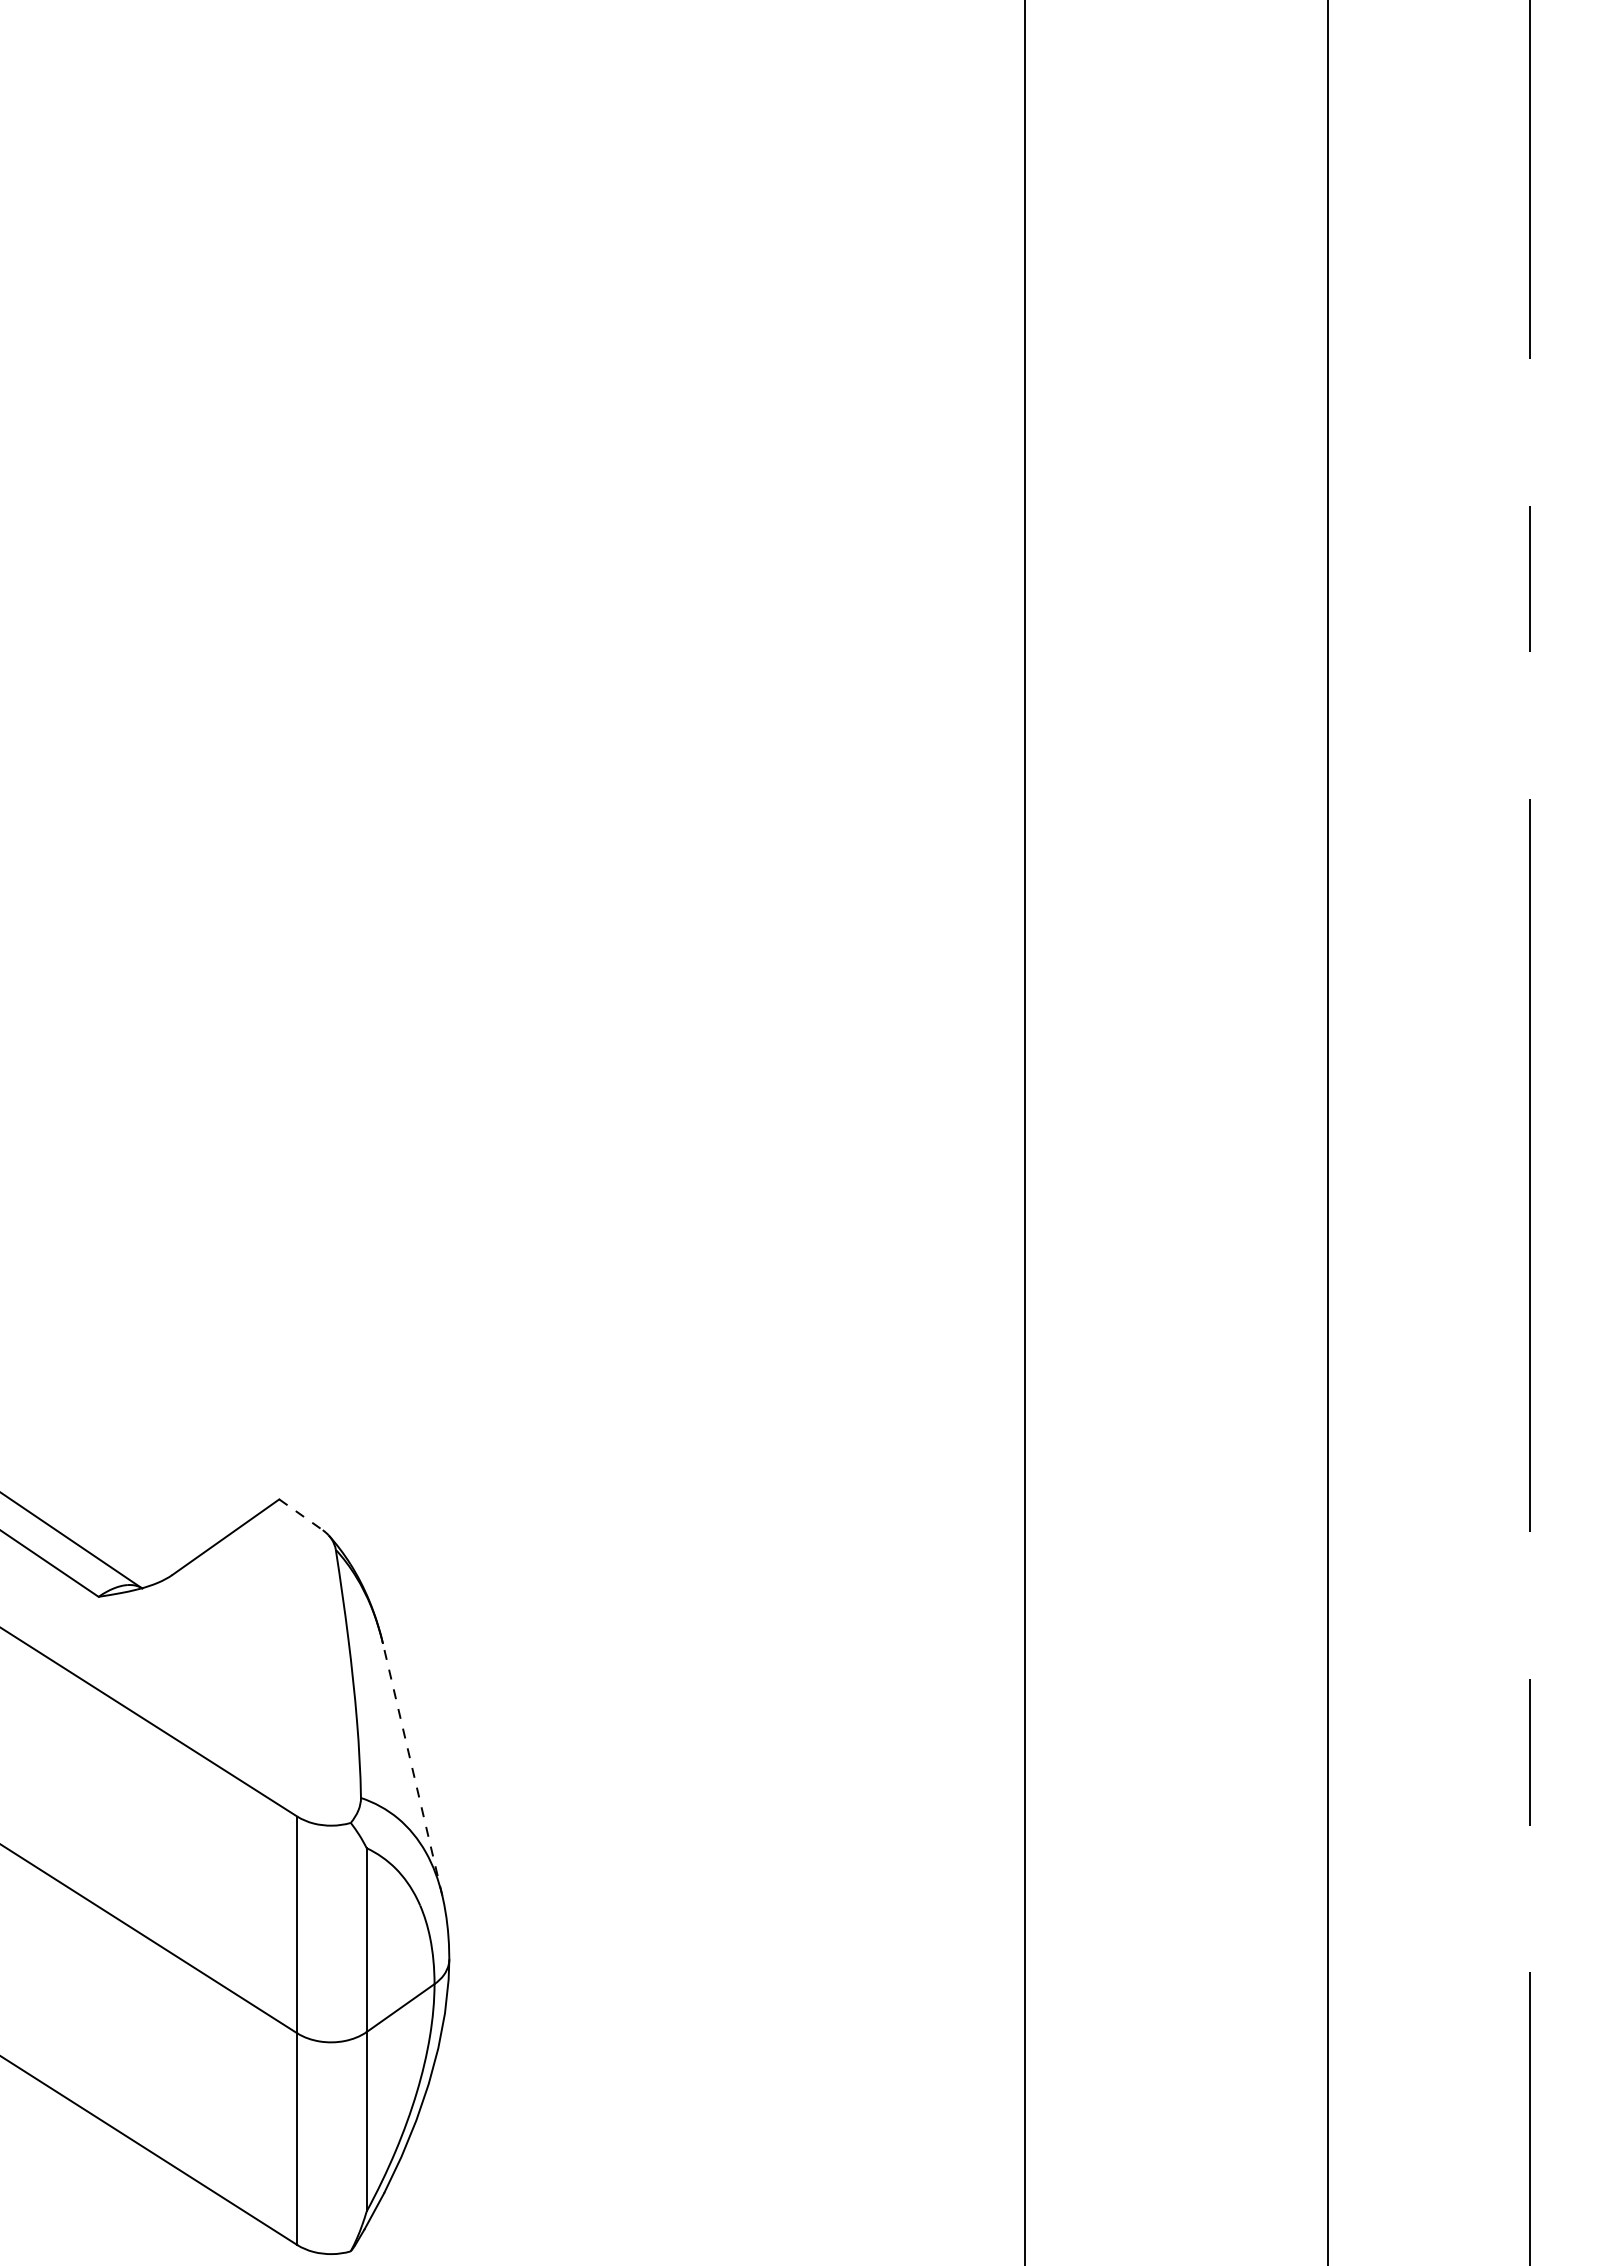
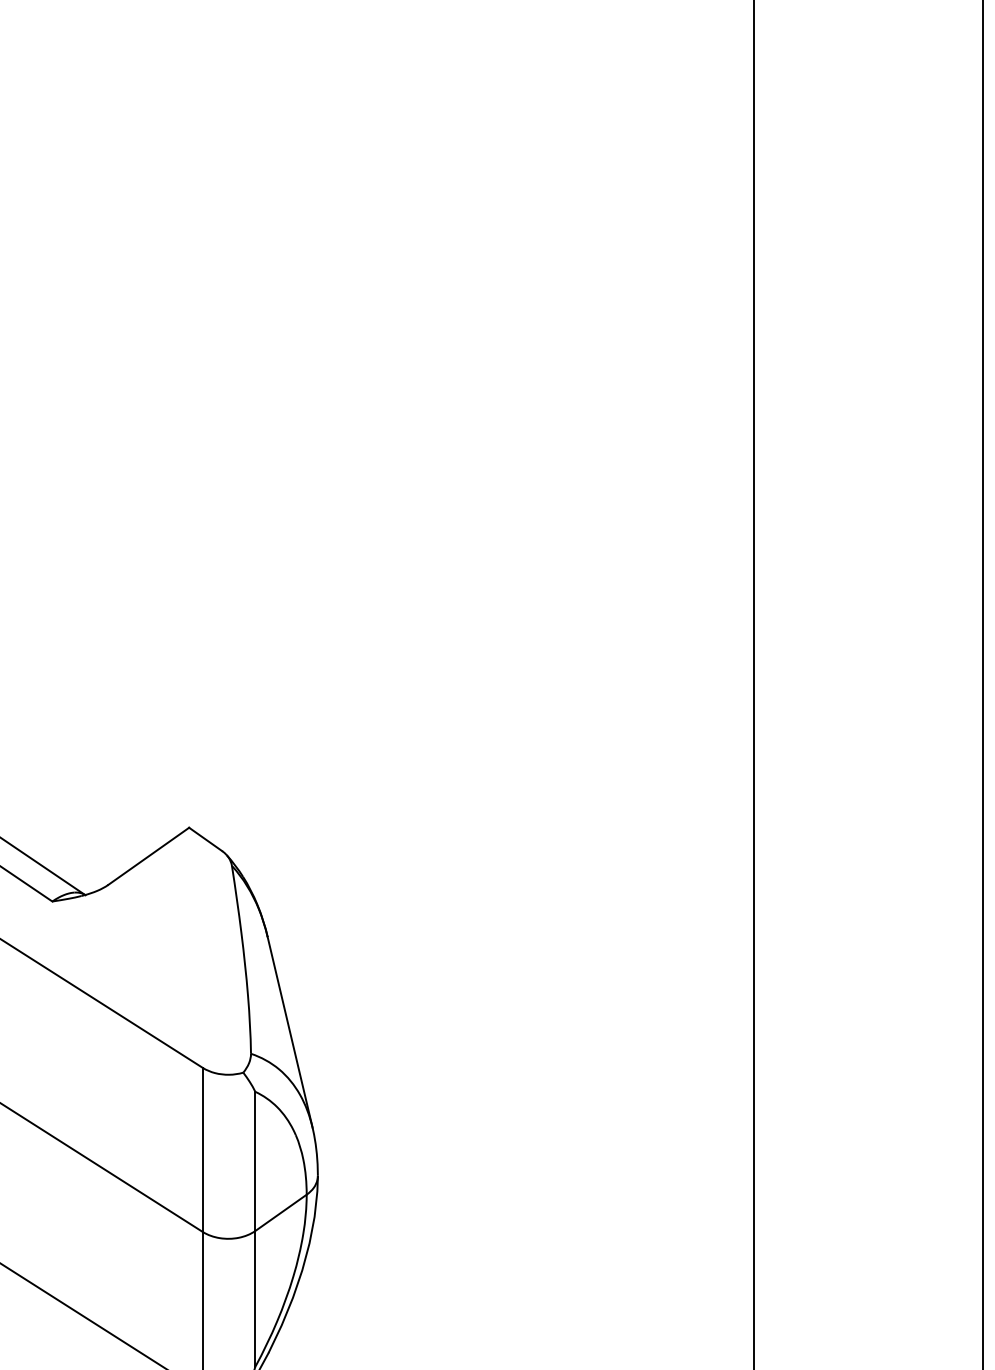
line: (301, 1514) -> (205, 839), dashed -> solid
line: (412, 1769) -> (290, 1032), dashed -> solid

